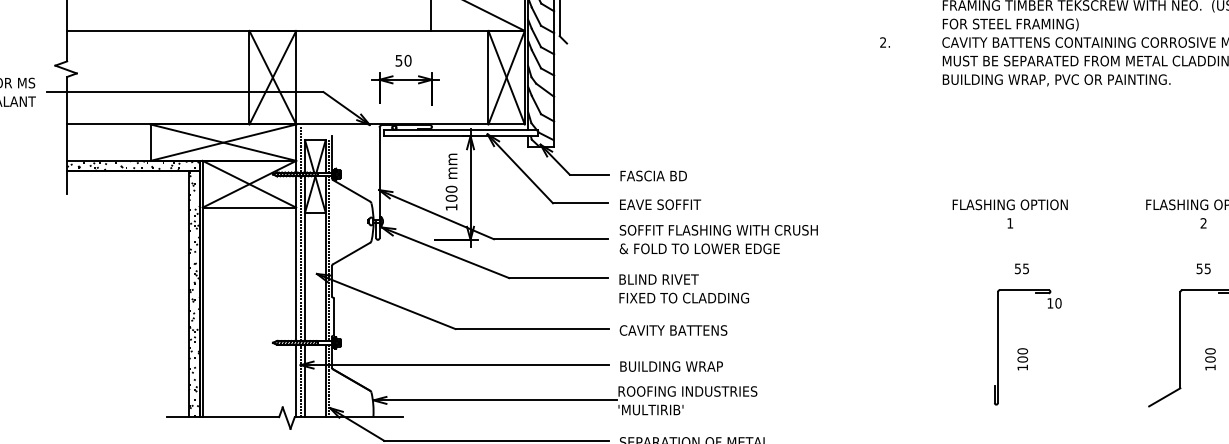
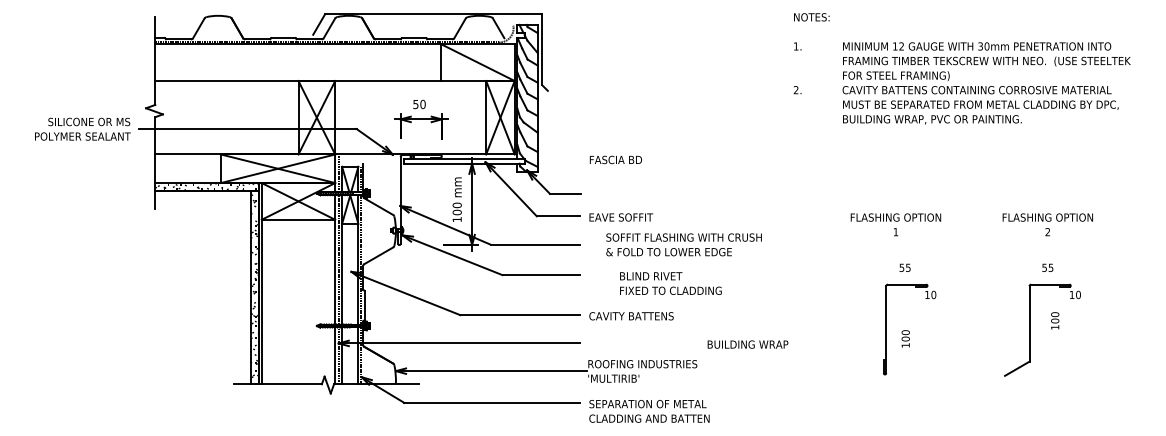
text: (653, 175) -> (615, 159), moved
text: (718, 239) -> (683, 244), moved
text: (683, 288) -> (670, 283), moved
text: (1210, 358) -> (1055, 320), moved
text: (670, 366) -> (747, 344), moved

